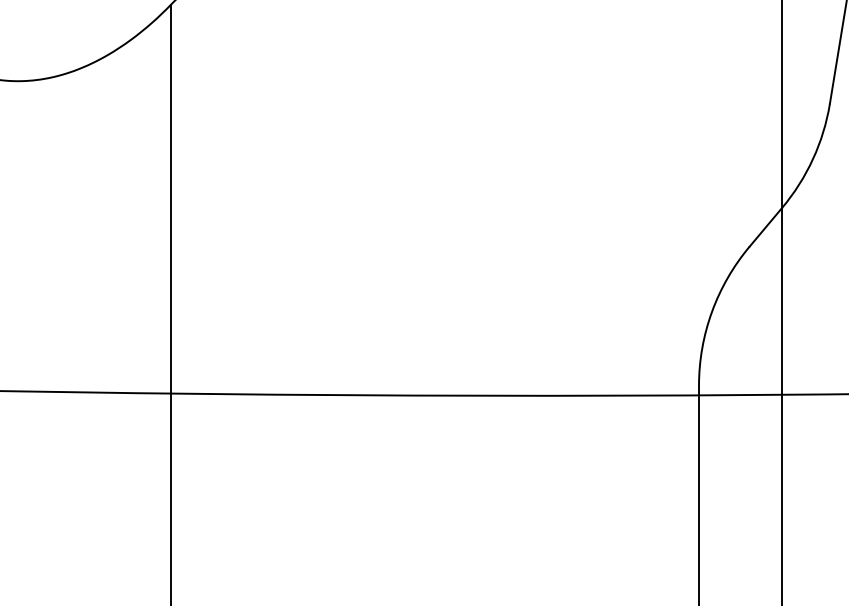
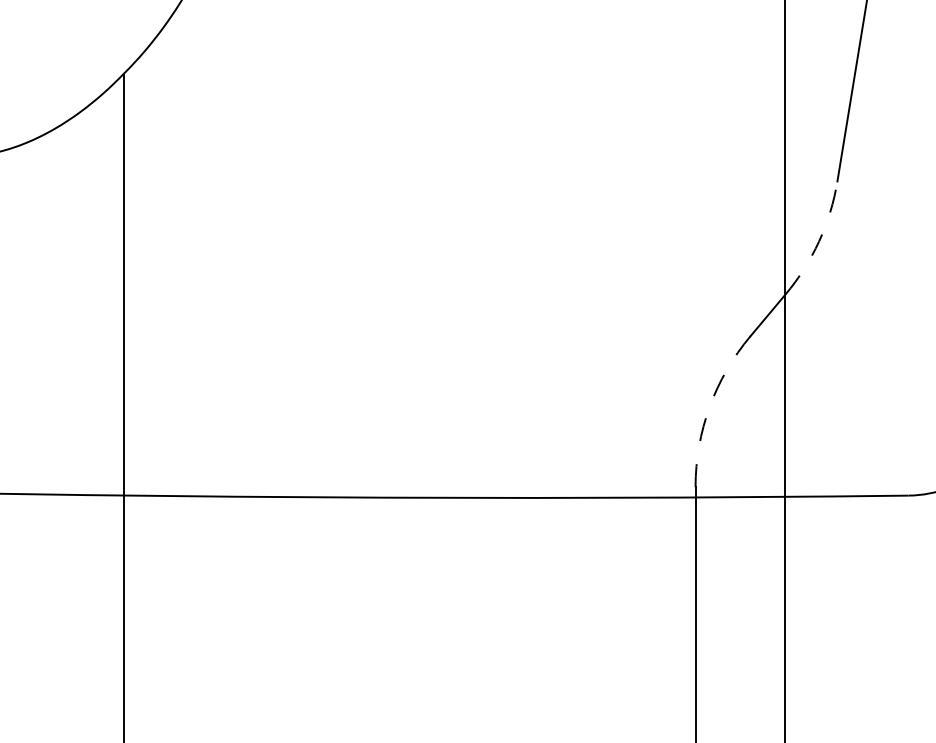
arc: (813, 159) -> (819, 241), solid -> dashed
arc: (711, 311) -> (709, 406), solid -> dashed

